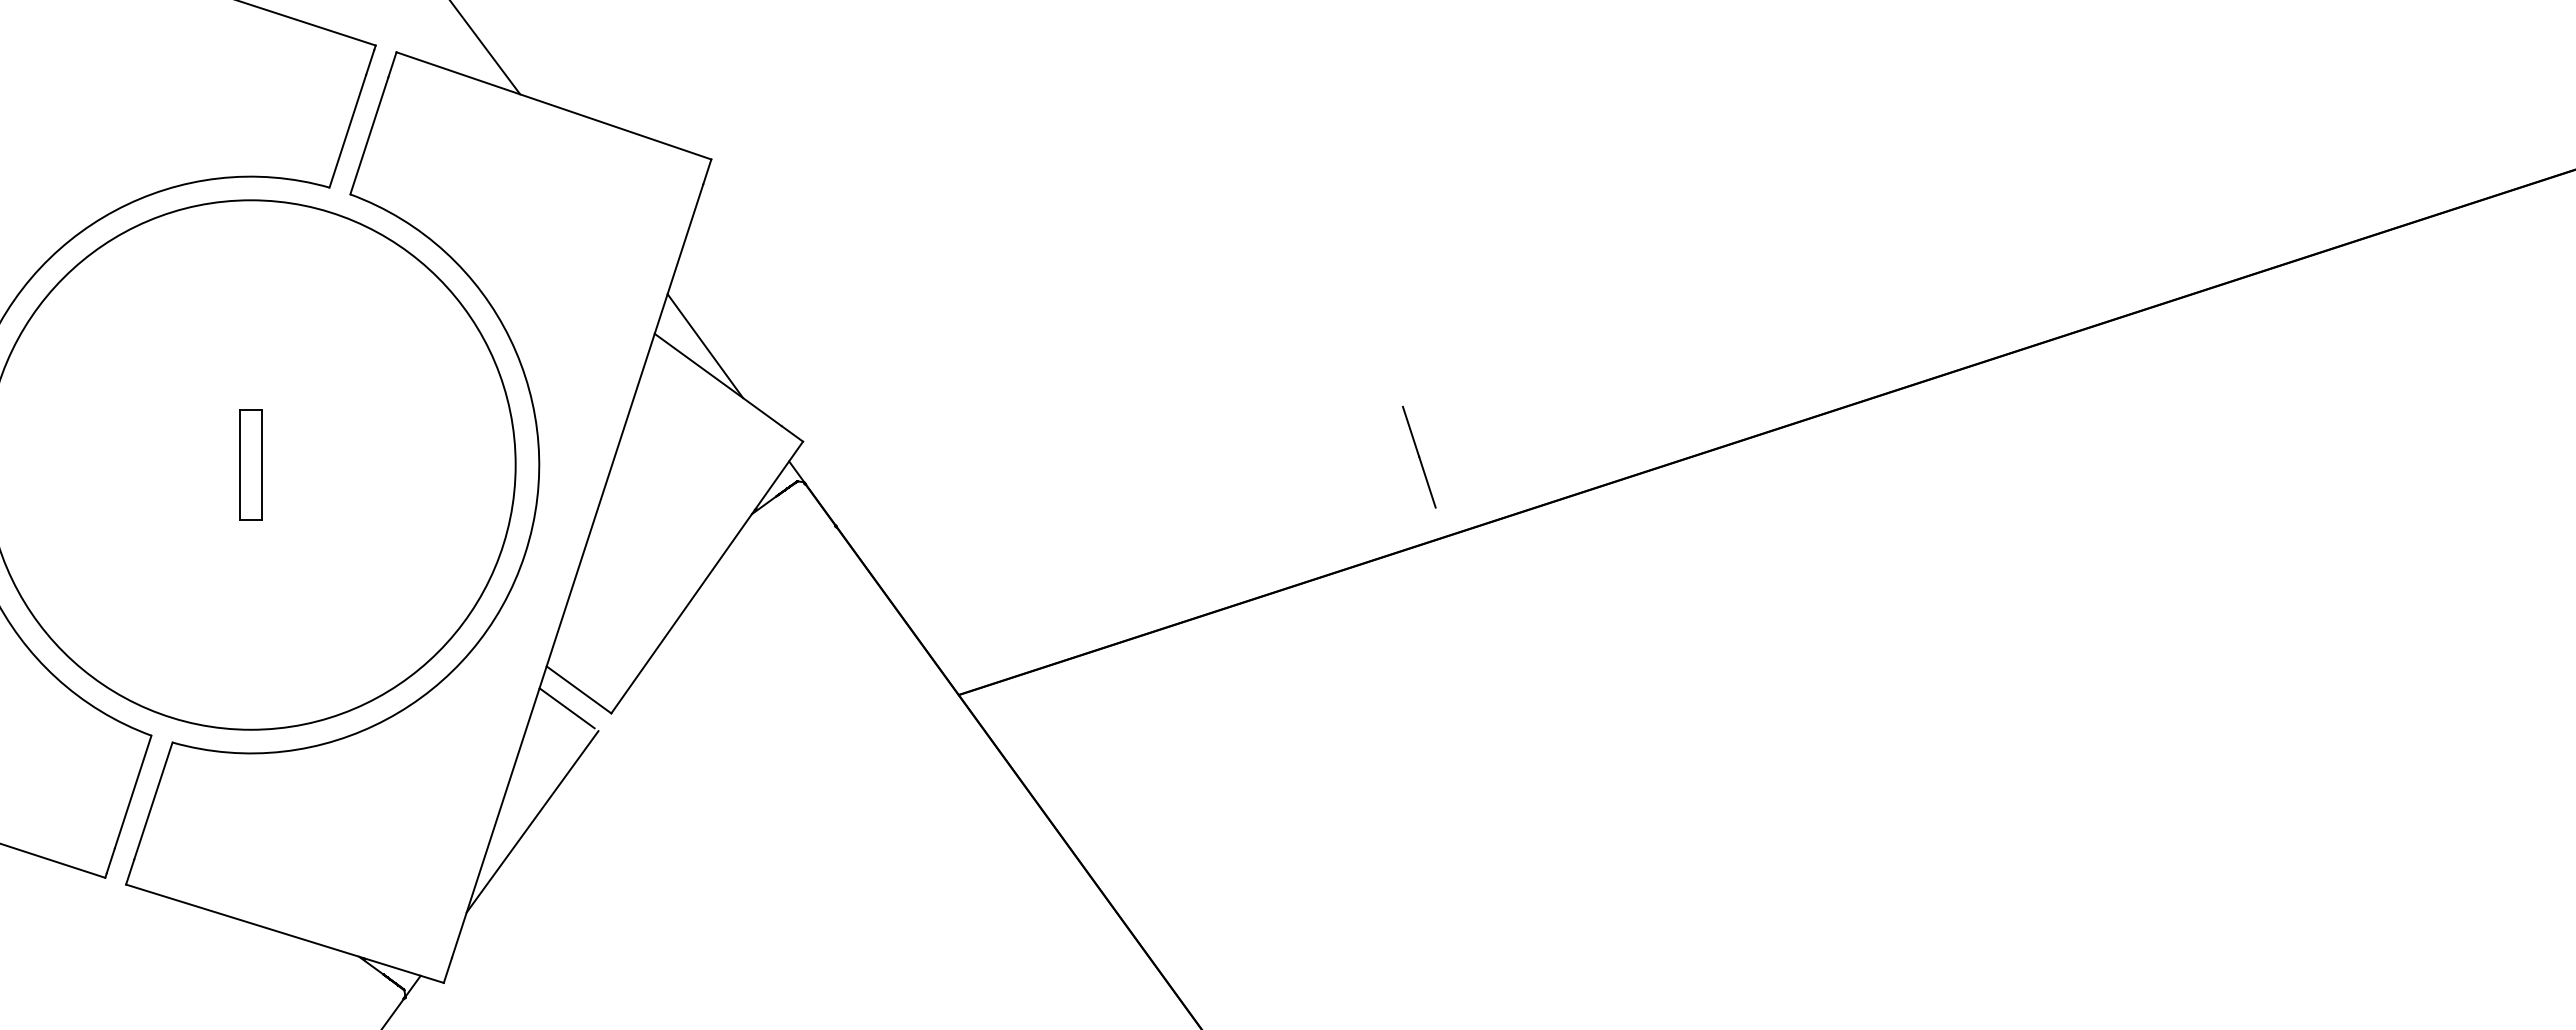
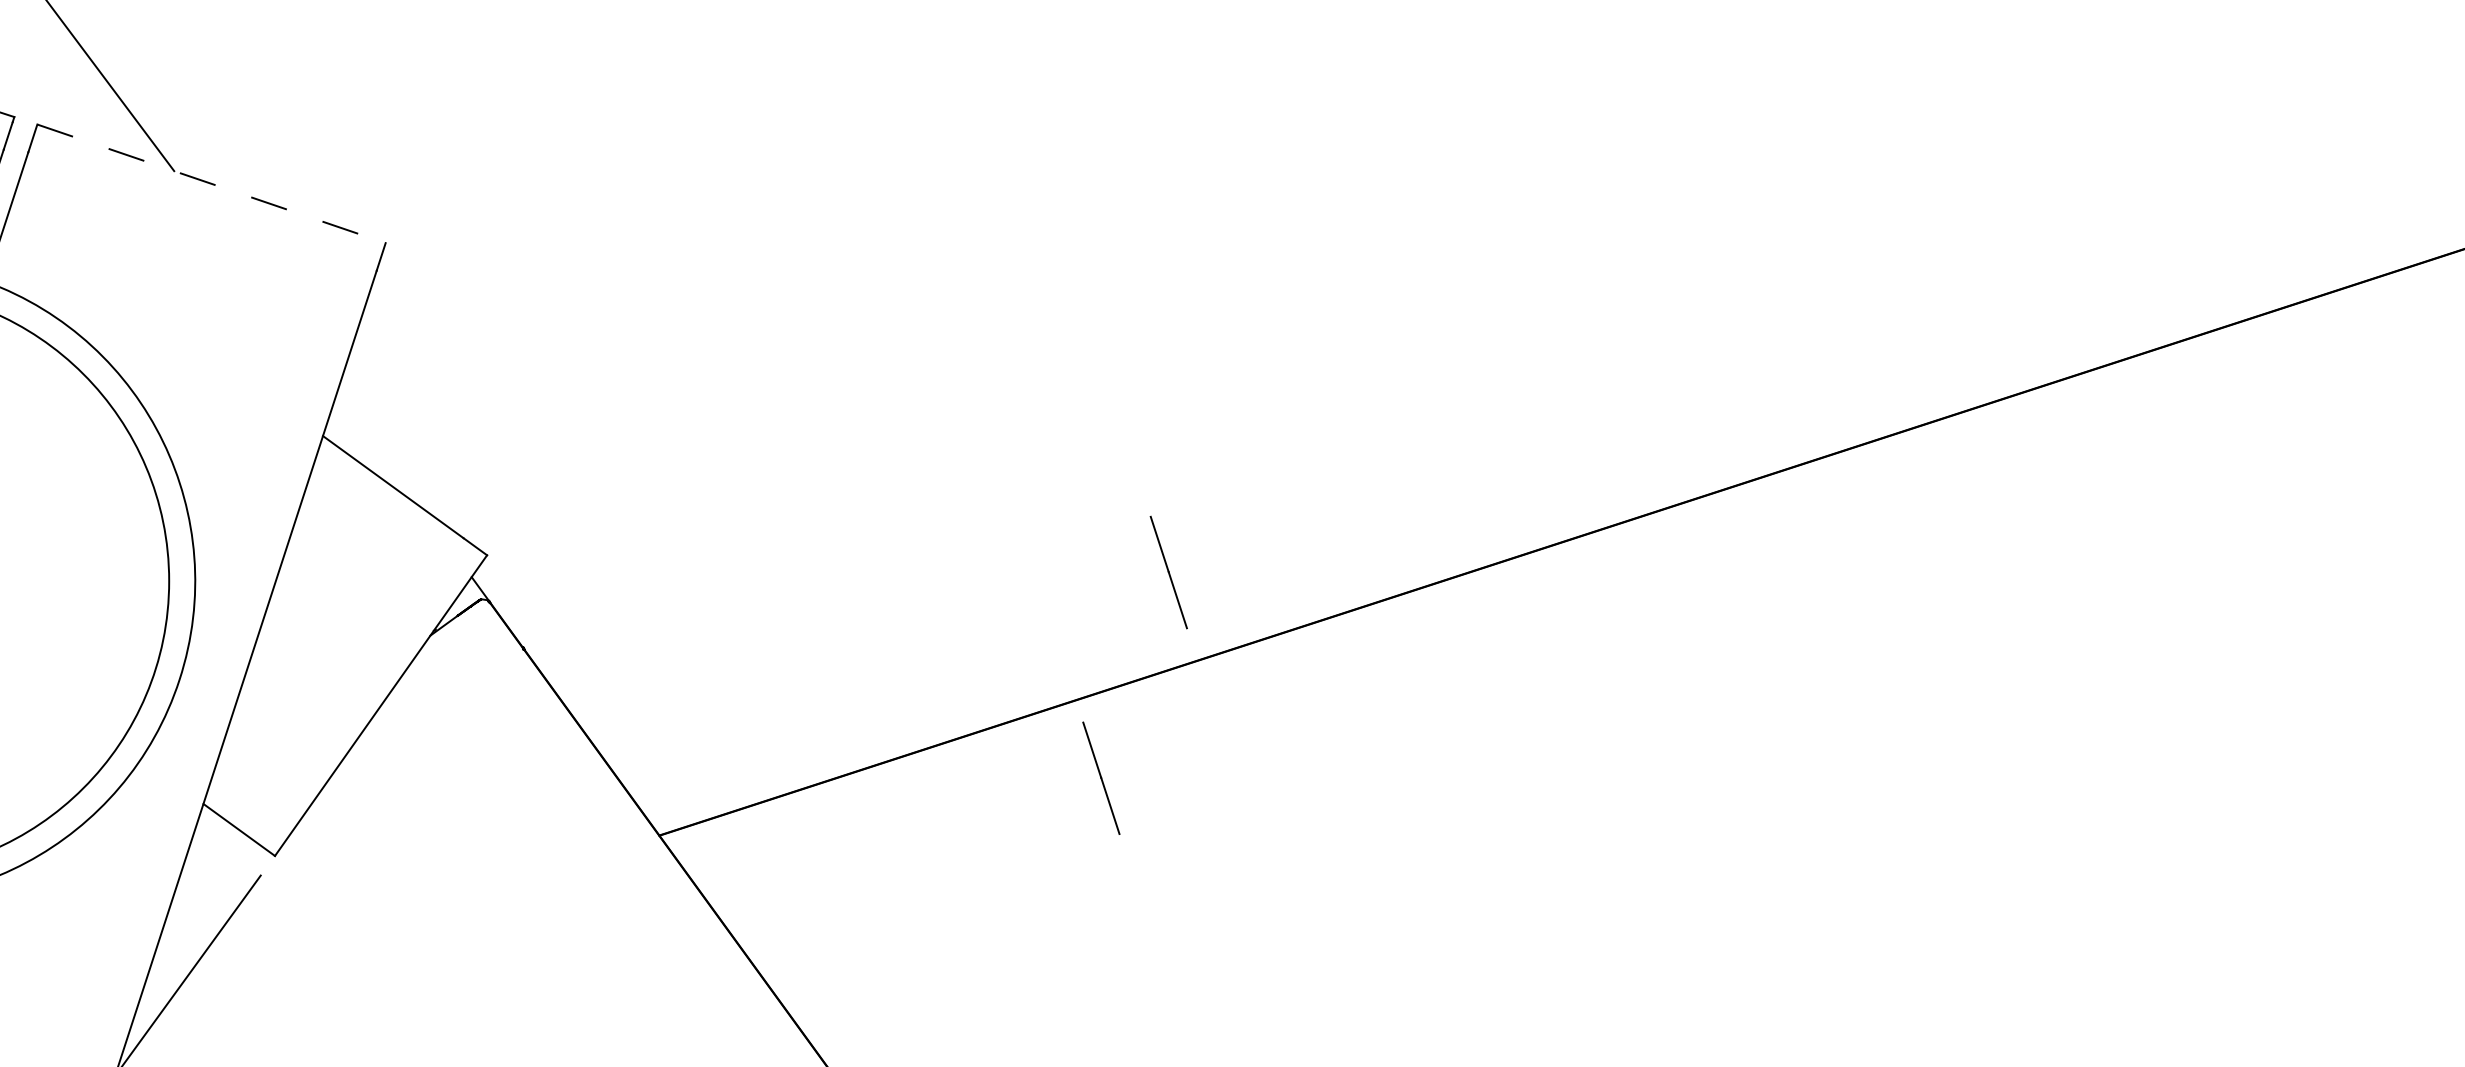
line: (554, 106) -> (212, 184), solid -> dashed
line: (705, 346) -> (379, 450), removed
line: (1358, 642) -> (1101, 777), added
line: (566, 708) -> (225, 850), removed

